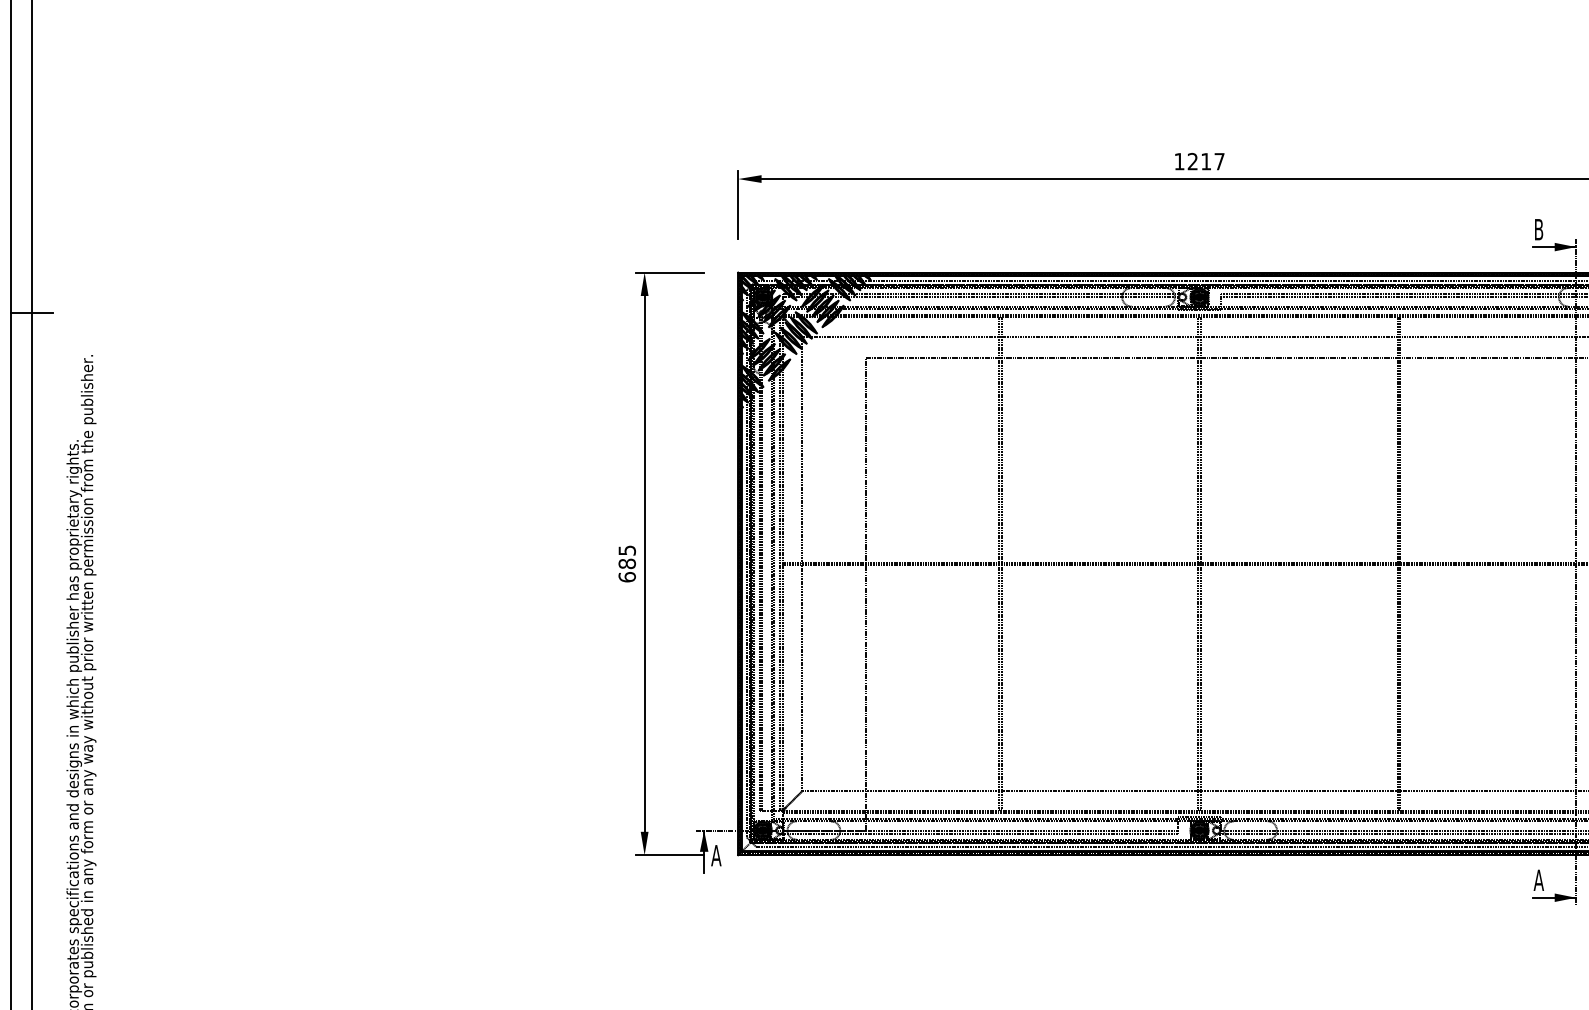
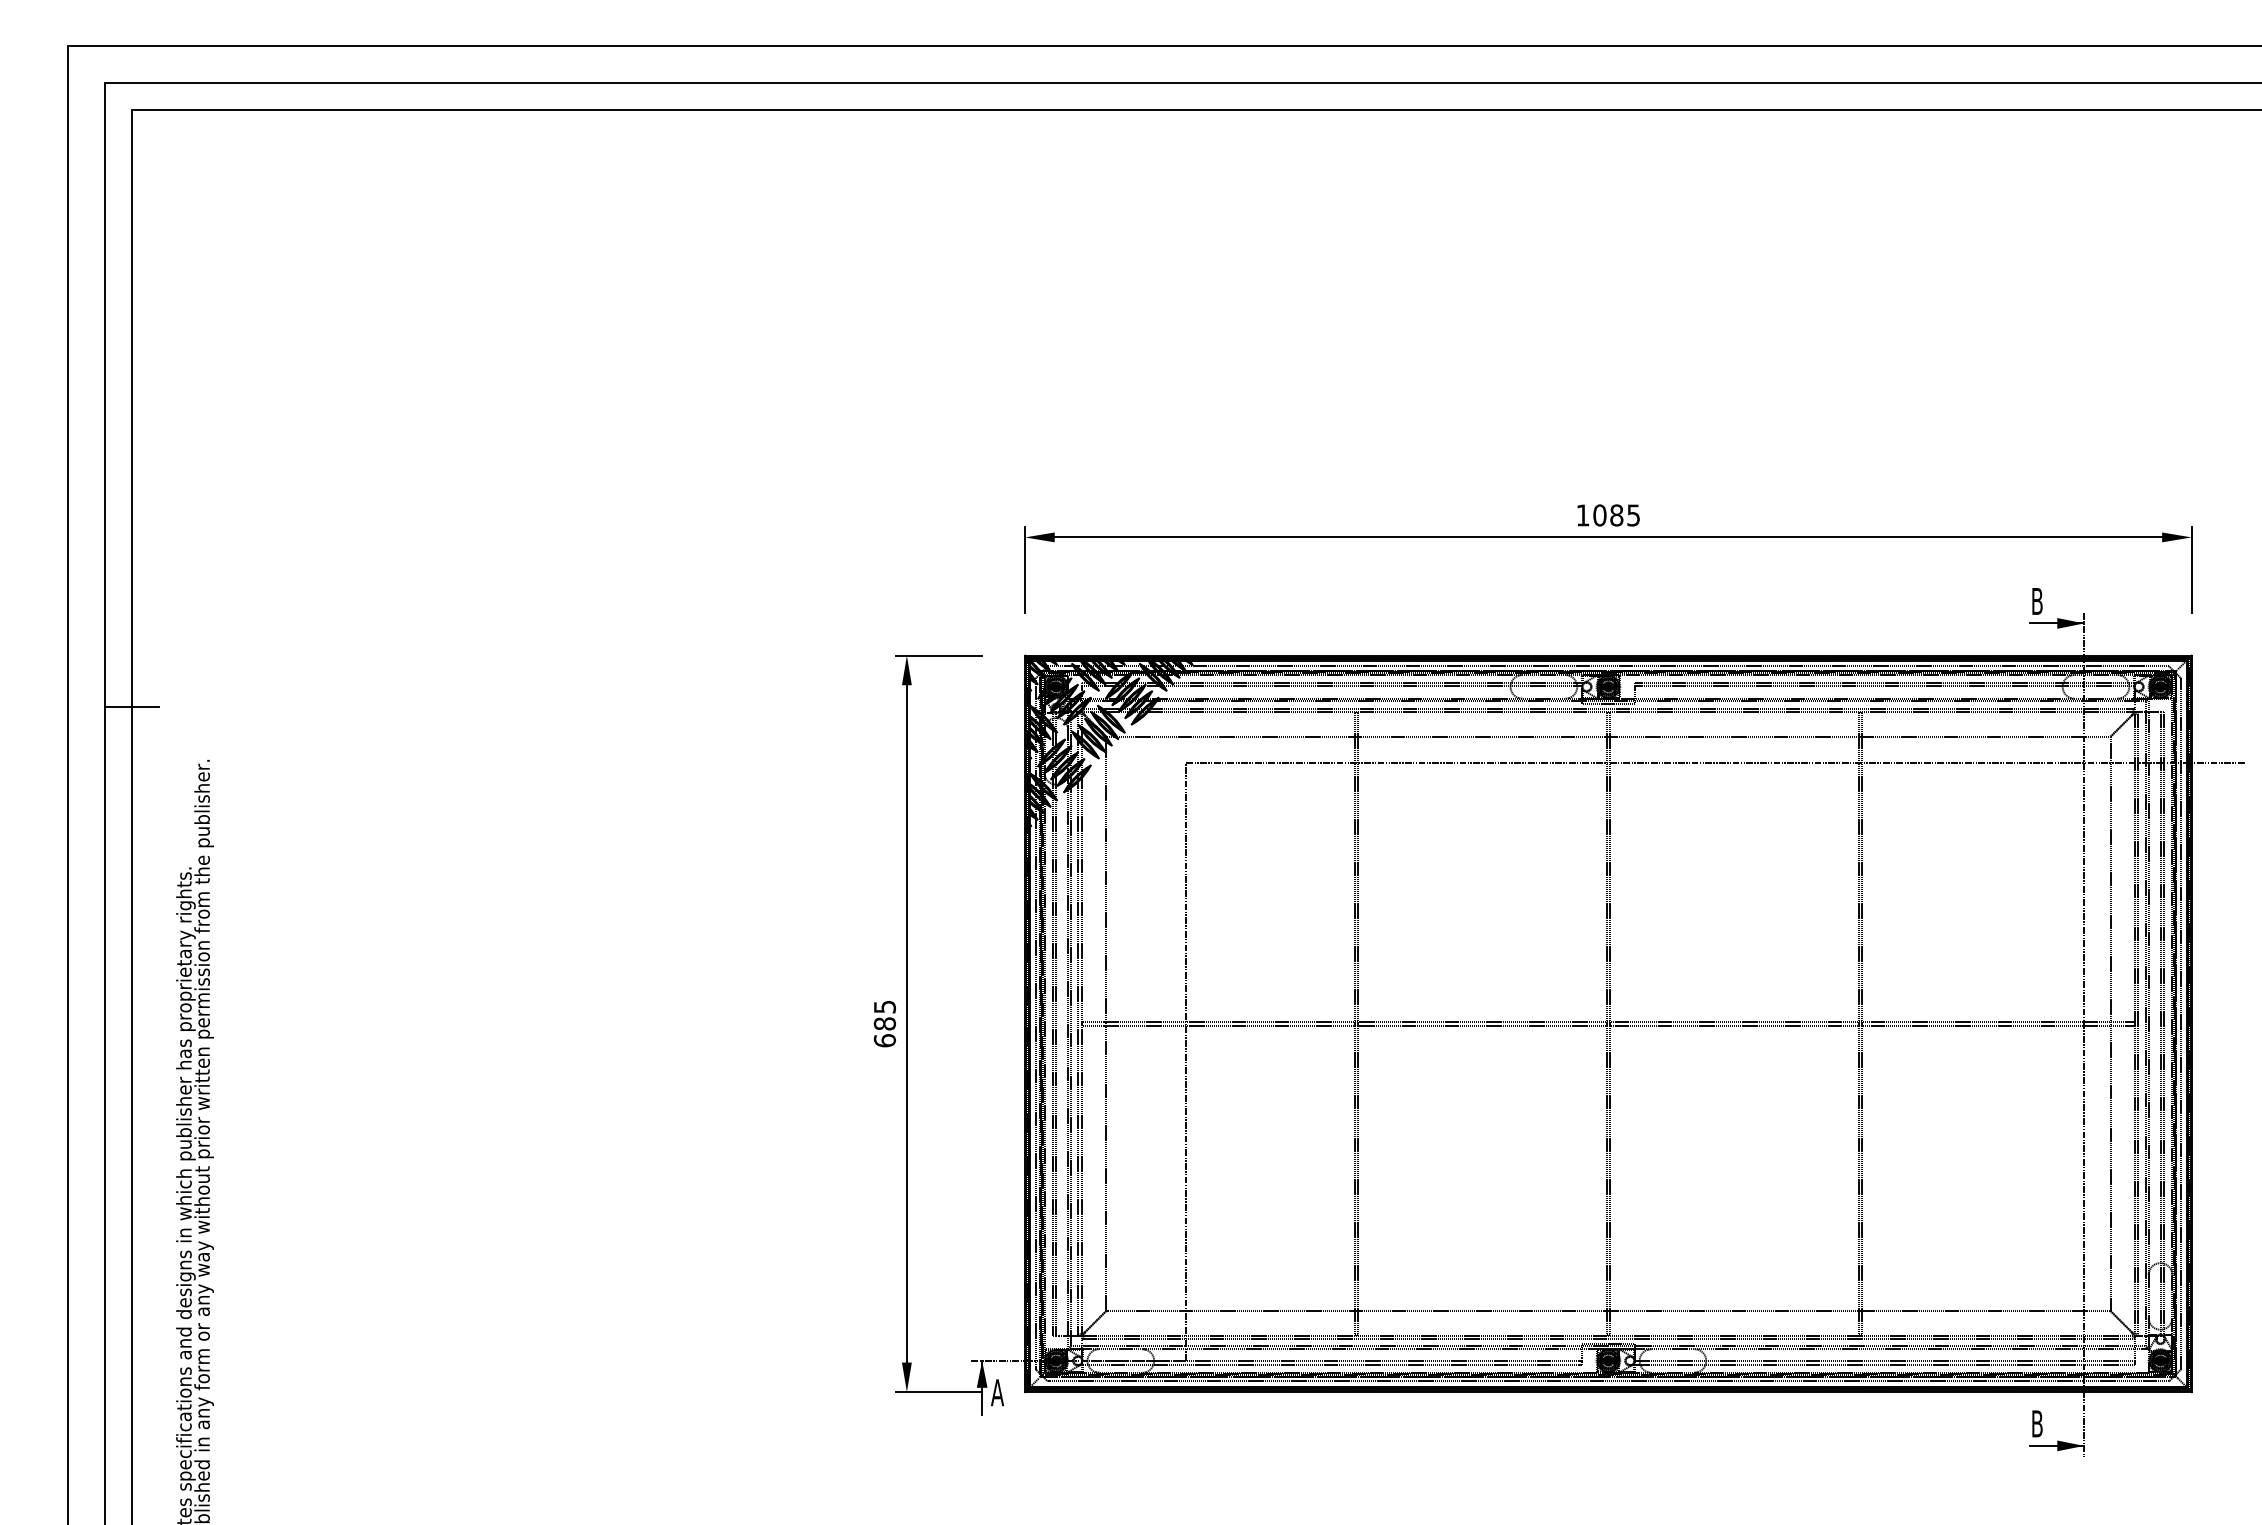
text: (1205, 161) -> (1616, 515), 1217 -> 1085
text: (1538, 880) -> (2036, 1423), A -> B

